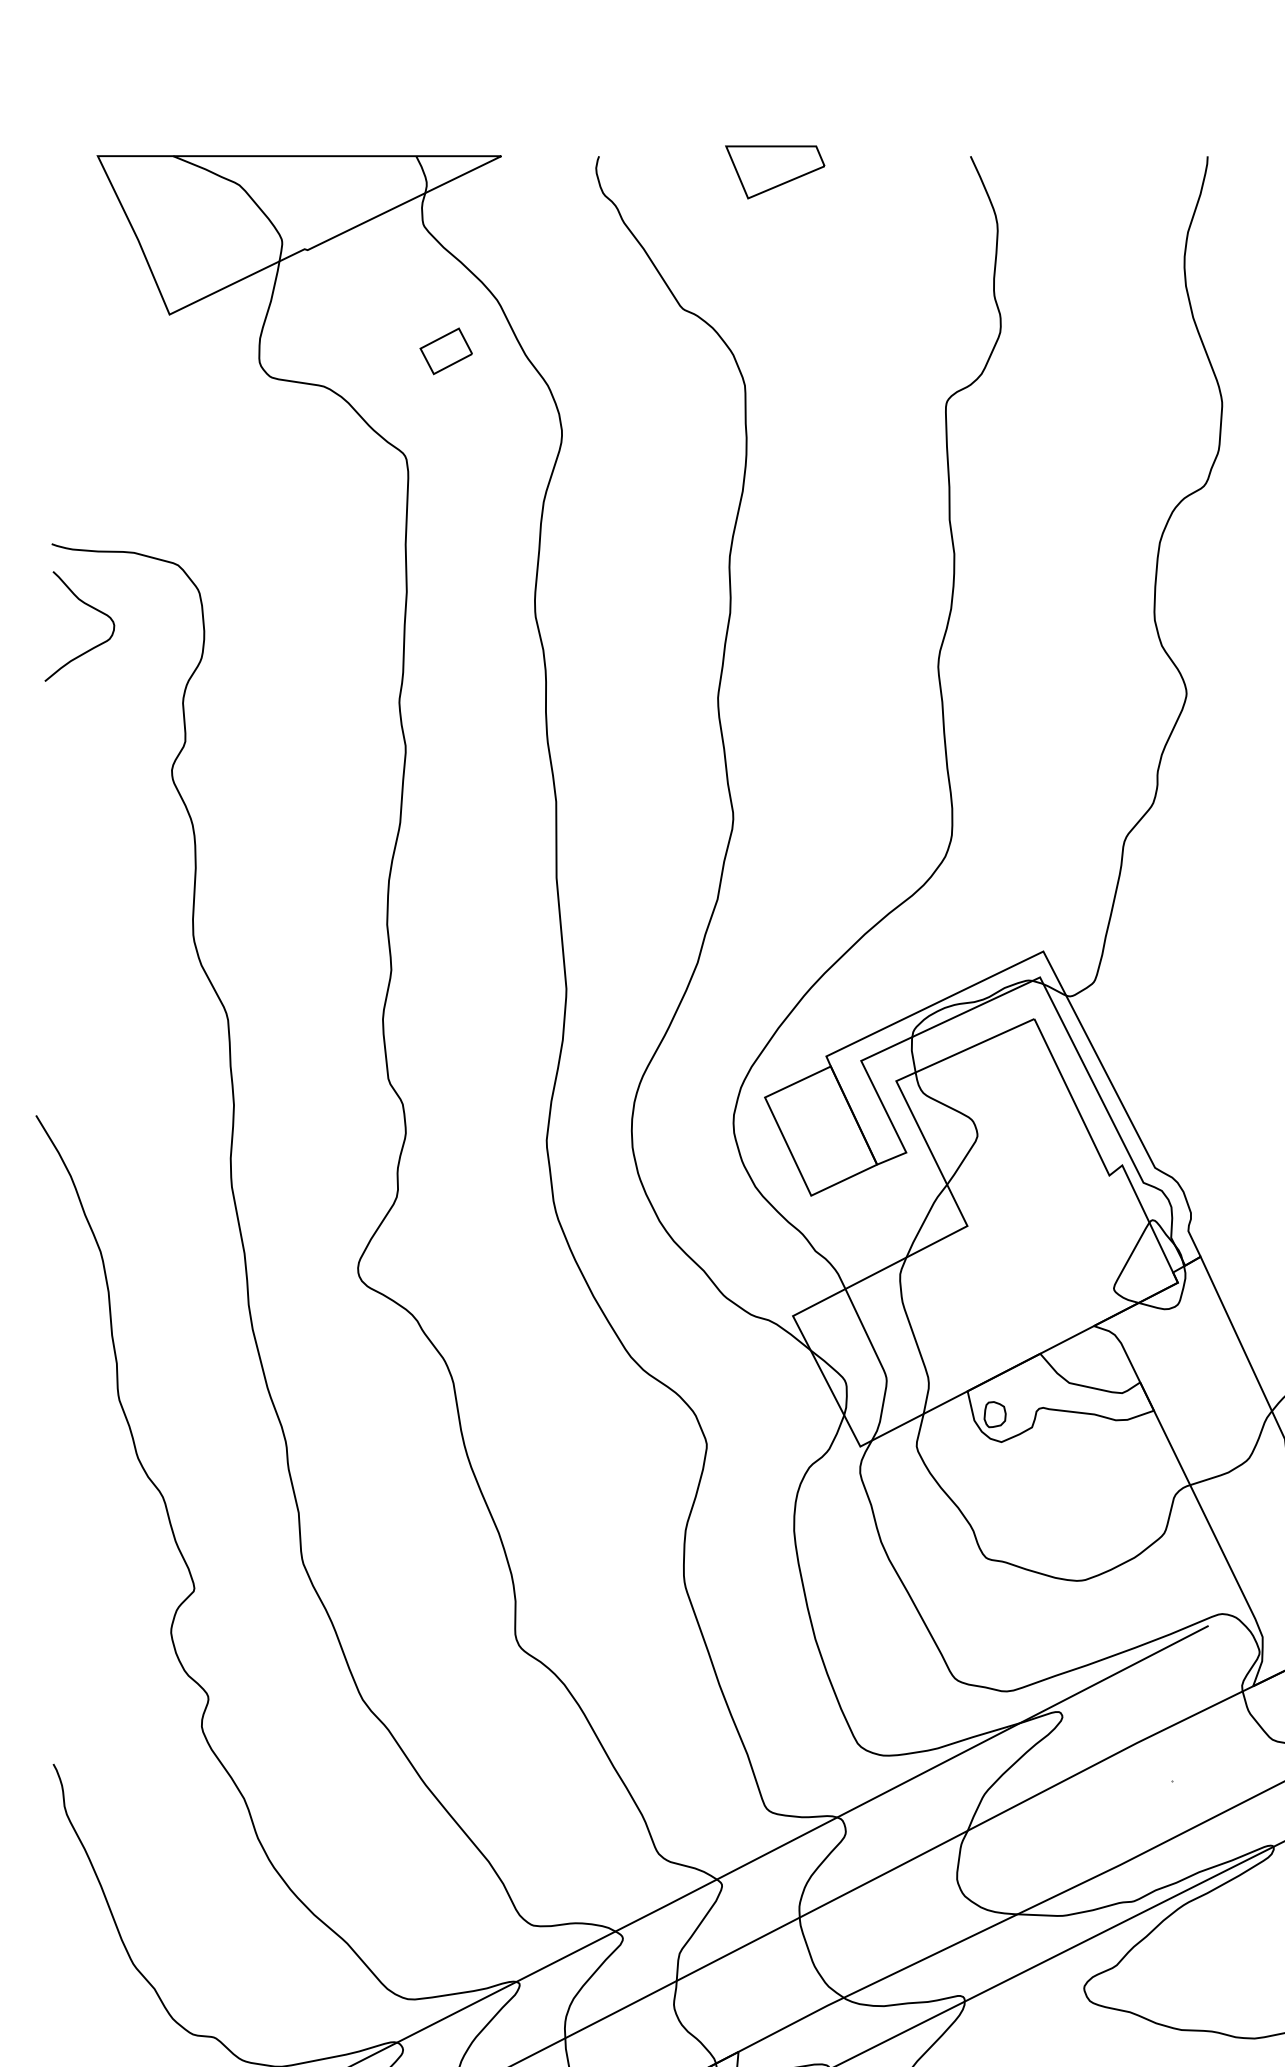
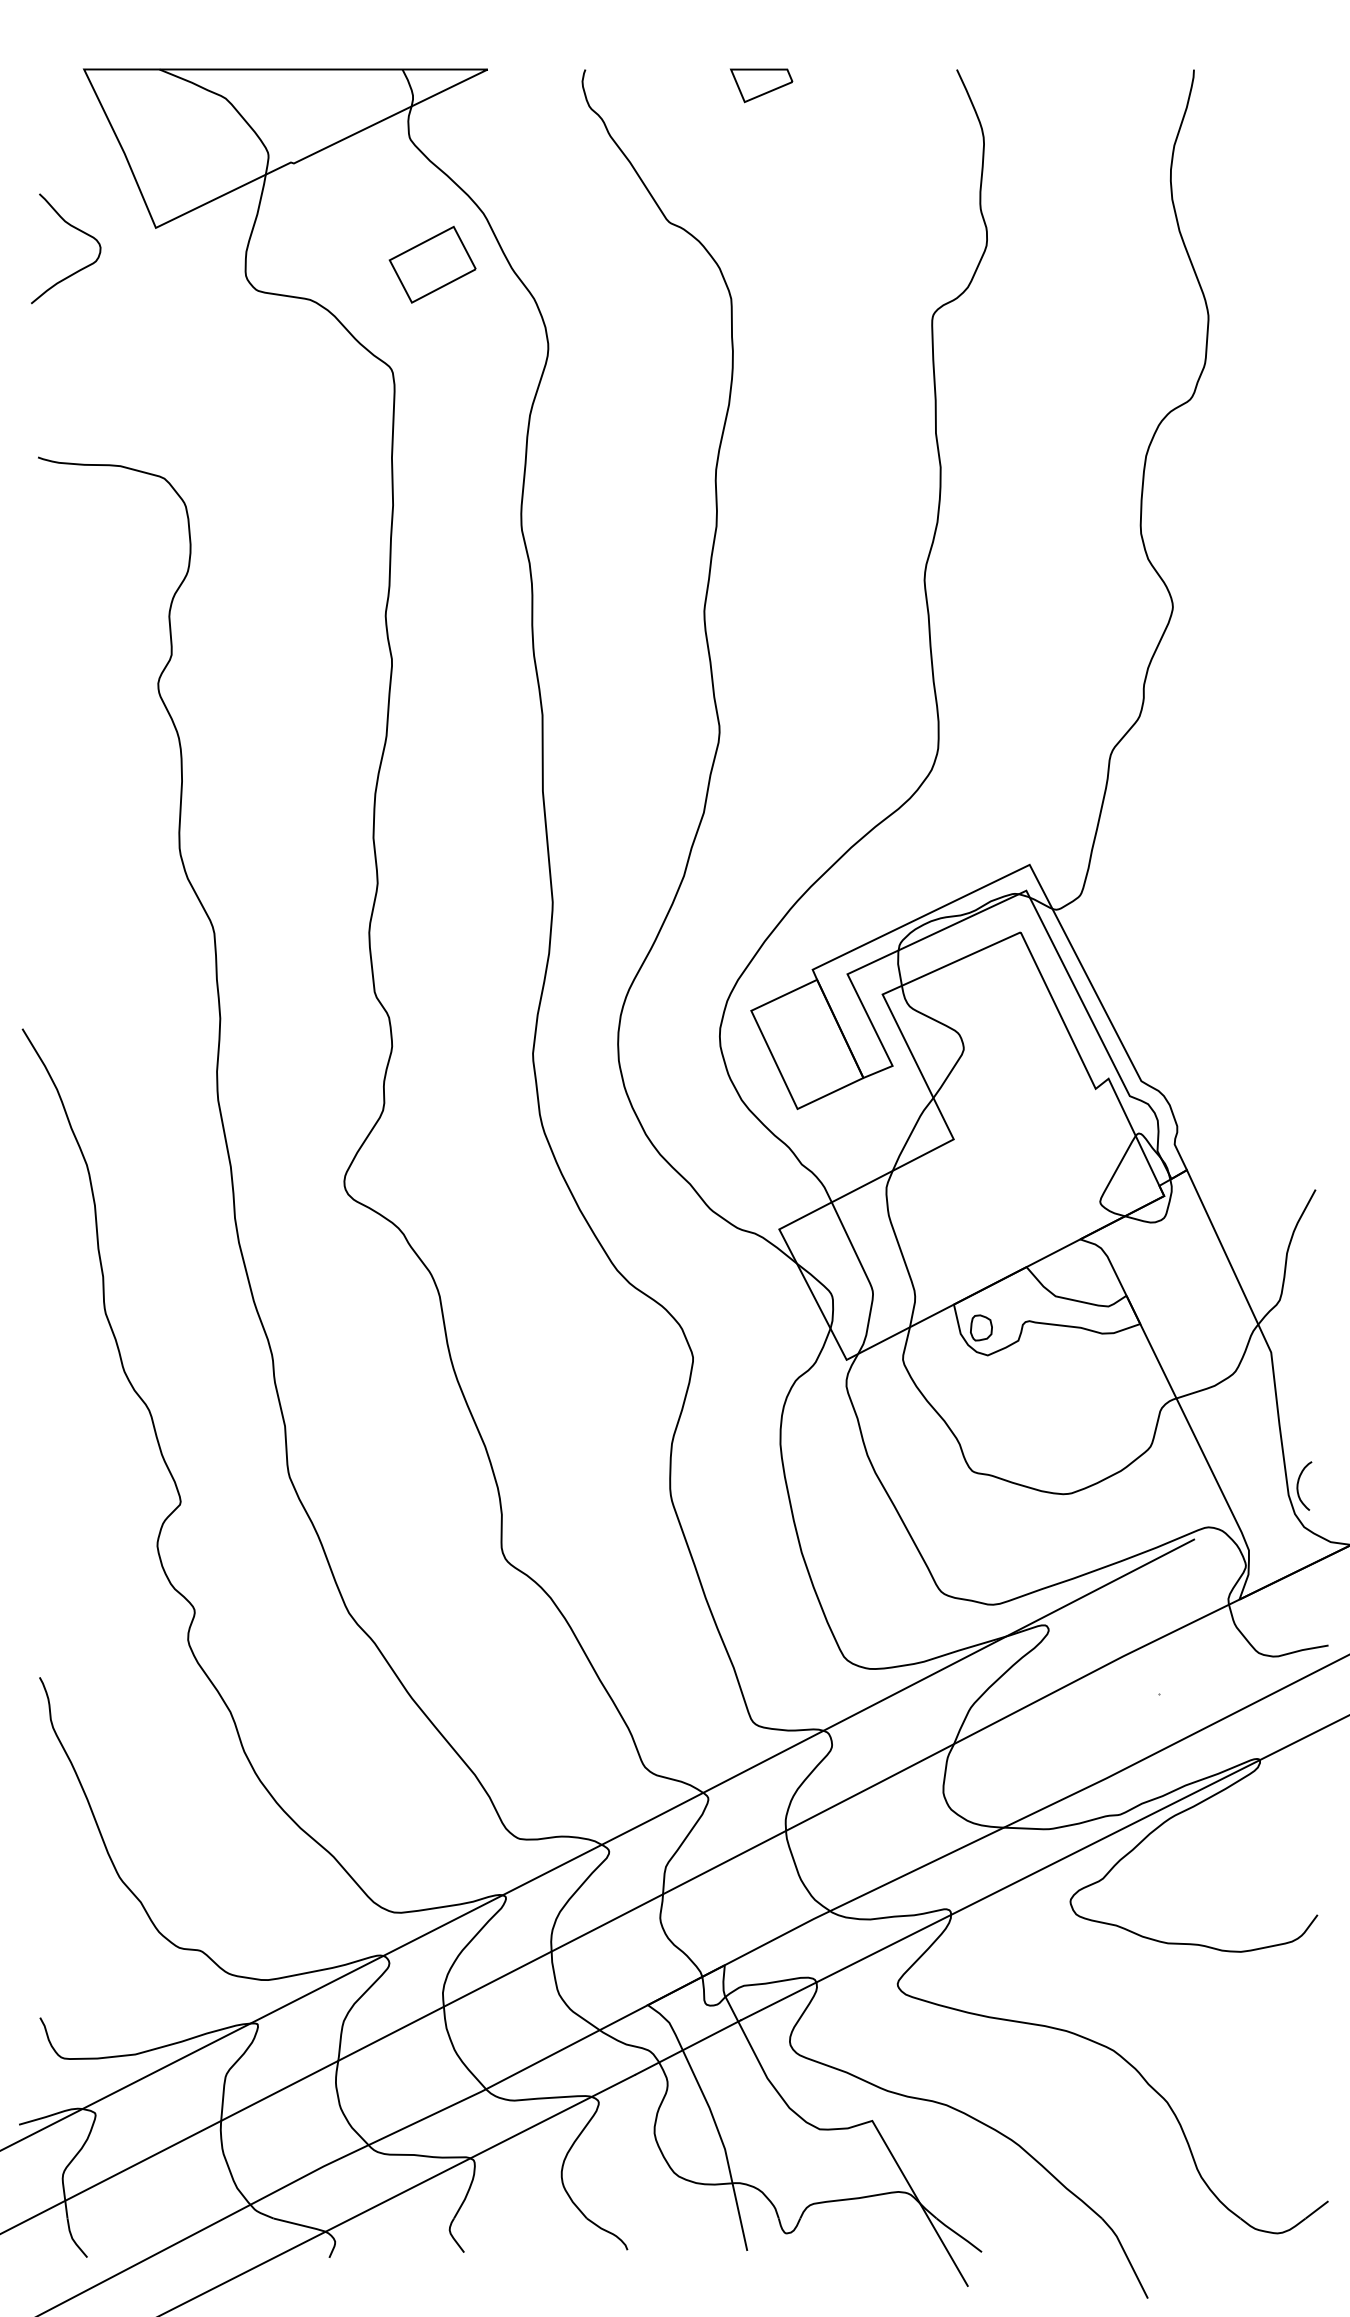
part: (775, 172) -> (761, 85), size x0.62
part: (446, 351) -> (432, 264), size x1.67
curve: (93, 609) -> (79, 231), moved

